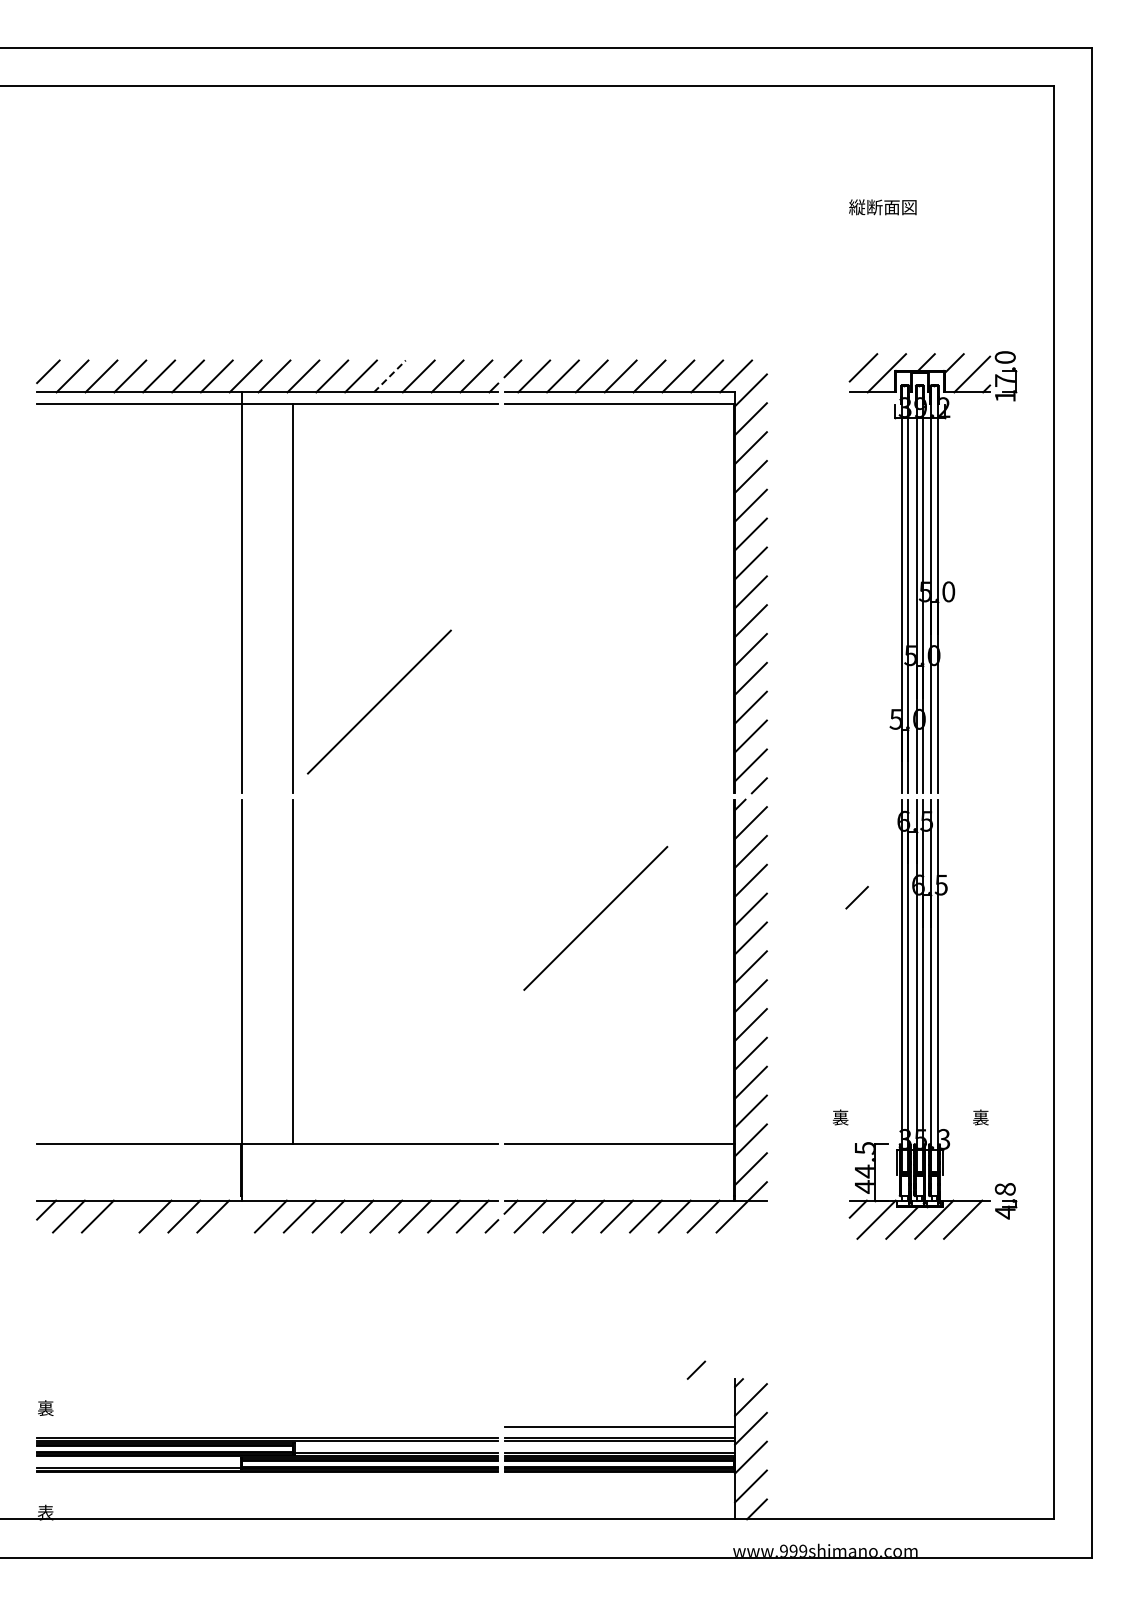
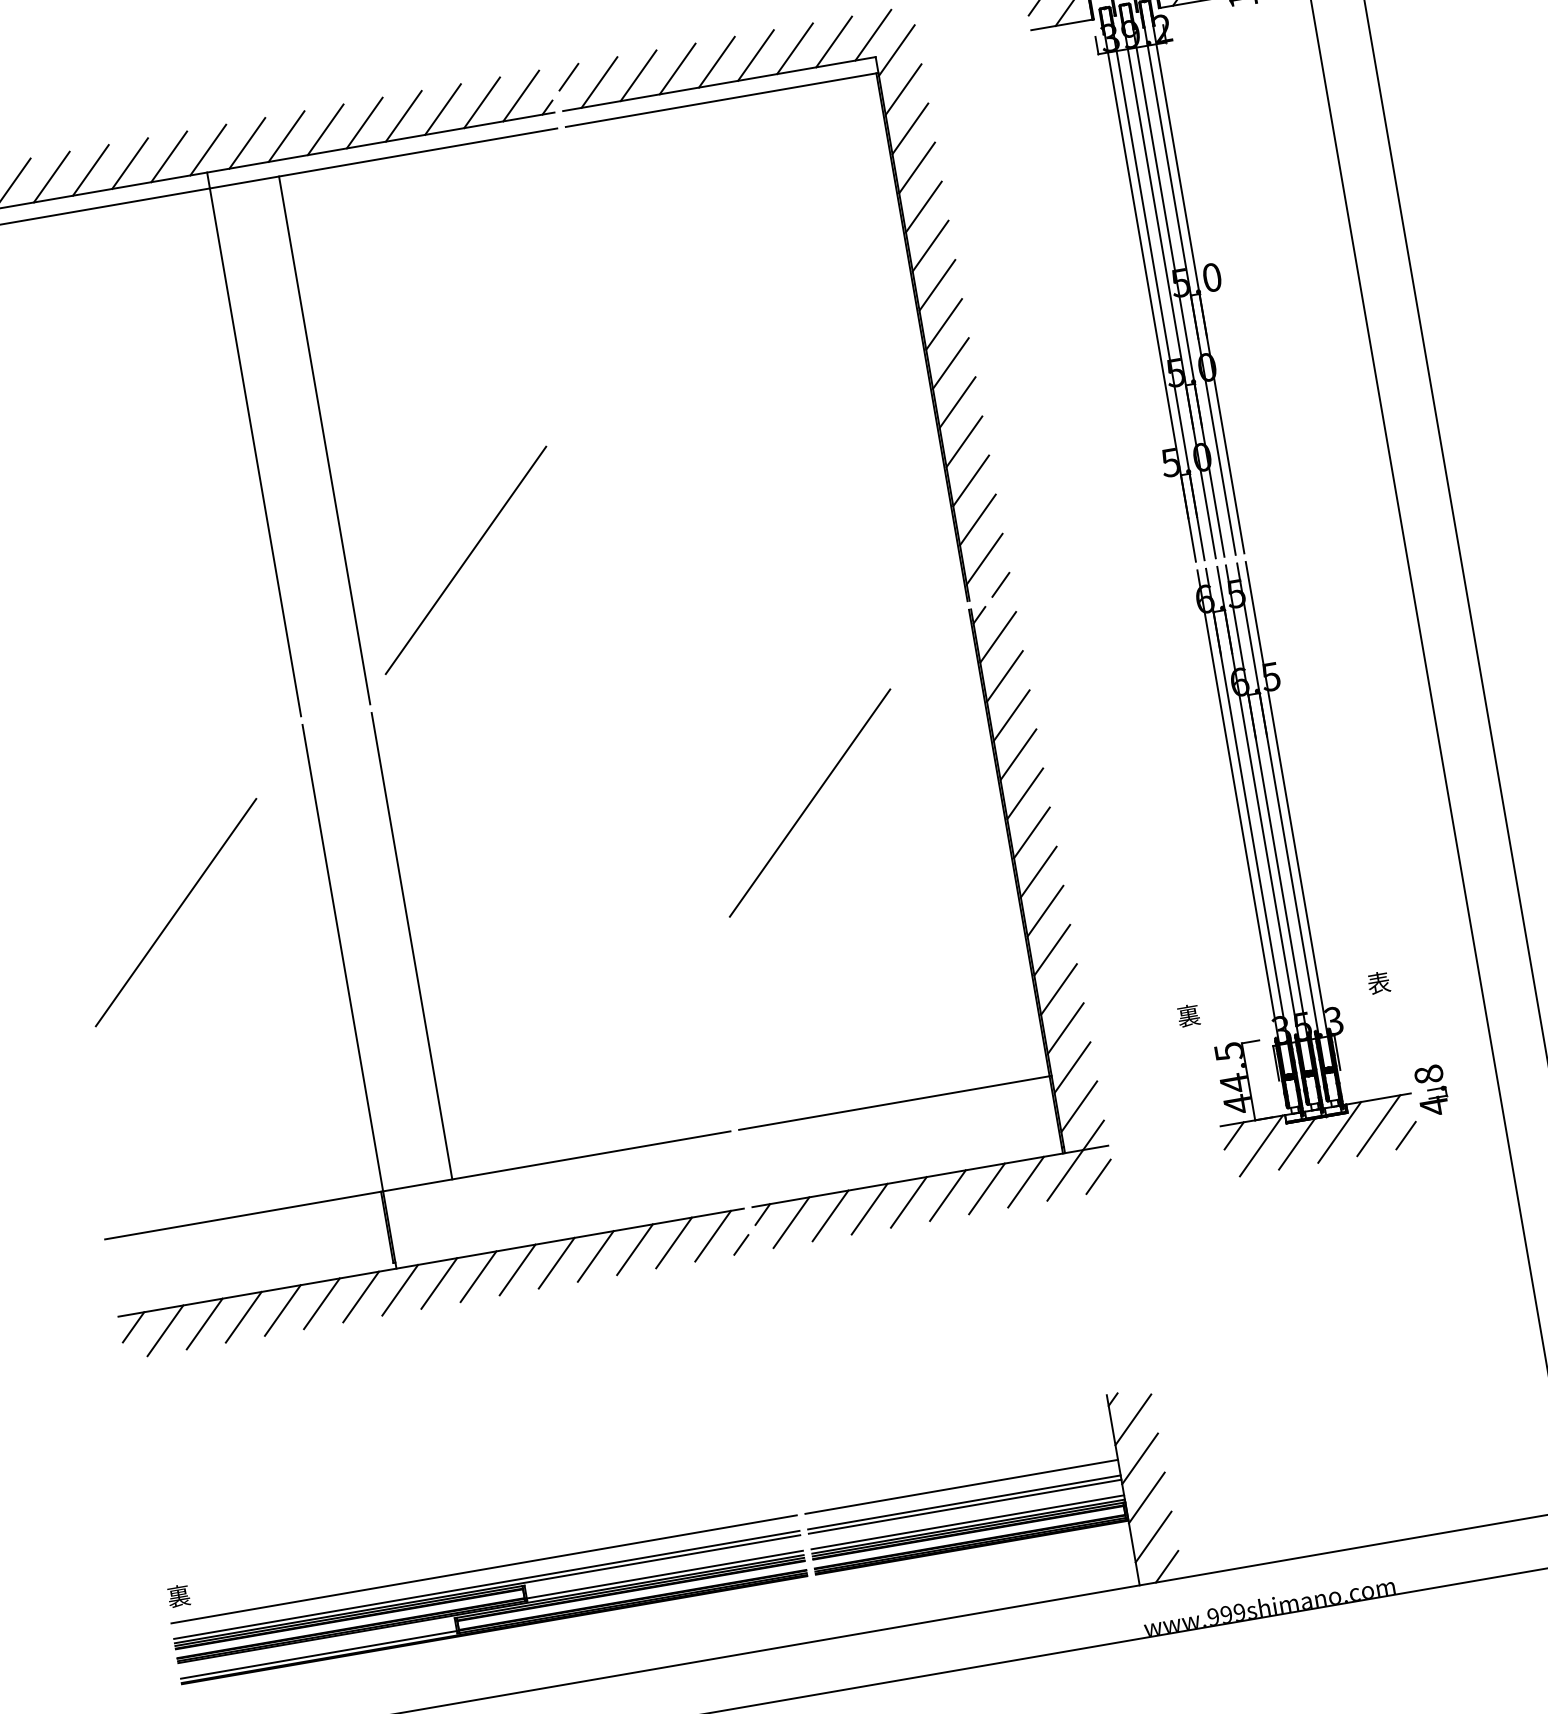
line: (389, 376) -> (403, 116), dashed -> solid
line: (856, 897) -> (1097, 1176), moved
line: (127, 917) -> (174, 911), added
text: (980, 1117) -> (1378, 982), 裏 -> 表
line: (126, 1216) -> (243, 1317), added
line: (242, 1216) -> (400, 1290), added
line: (696, 1369) -> (1405, 1134), moved
line: (267, 1426) -> (483, 1568), added

